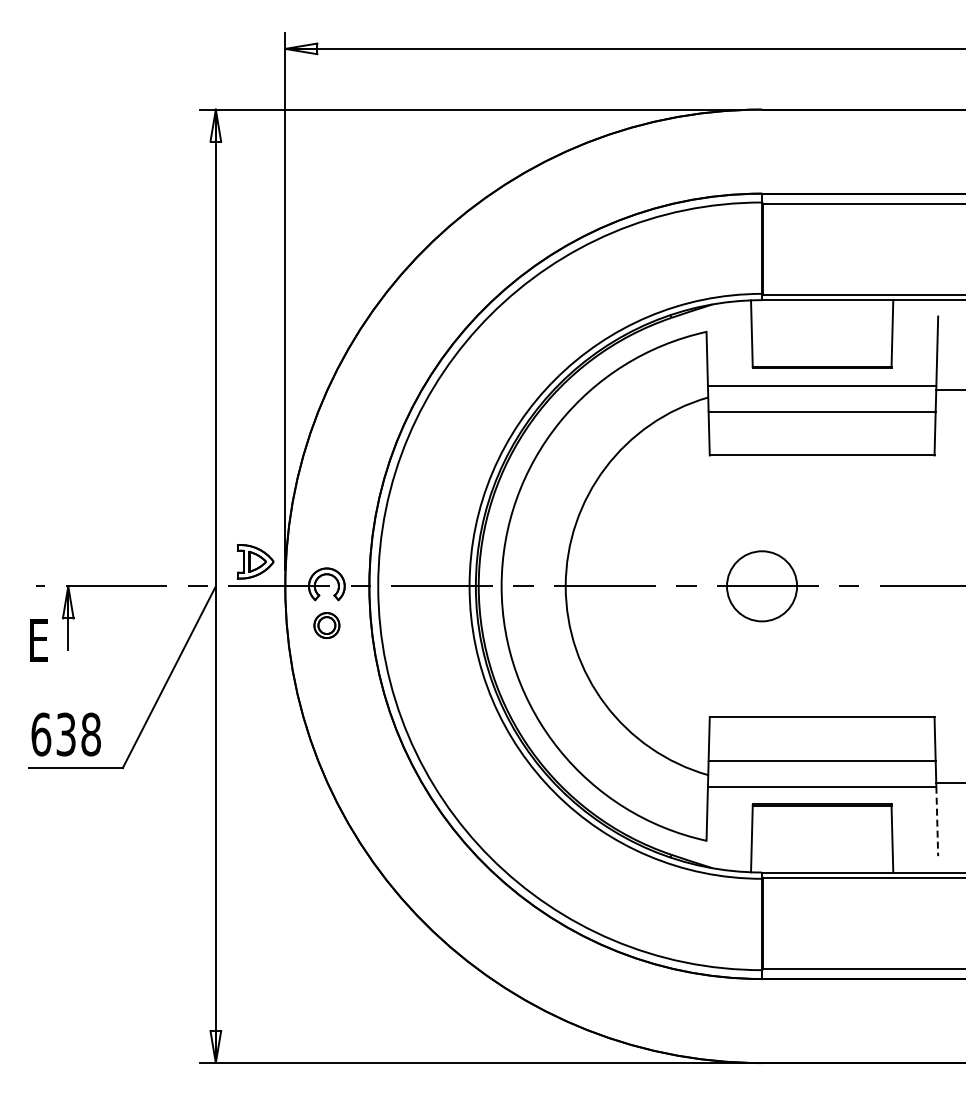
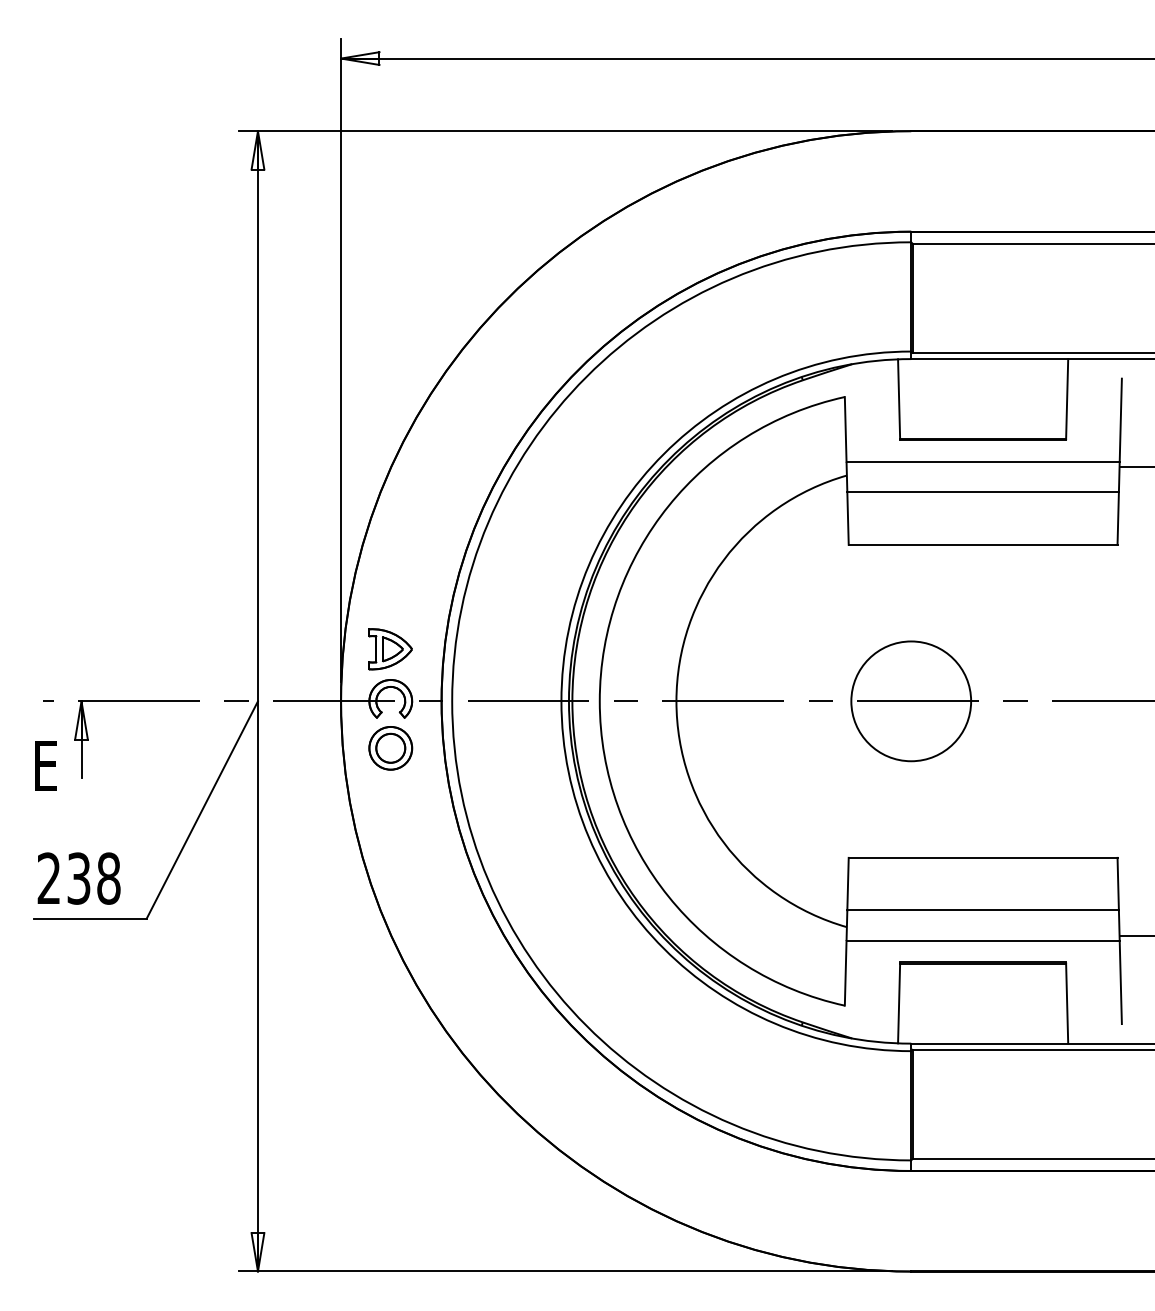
part: (255, 561) -> (390, 648), moved
circle: (761, 586) -> (910, 701), size x1.43
part: (326, 625) -> (390, 748), size x1.43
text: (41, 734) -> (49, 878), 638 -> 238
line: (937, 821) -> (1121, 982), dashed -> solid

